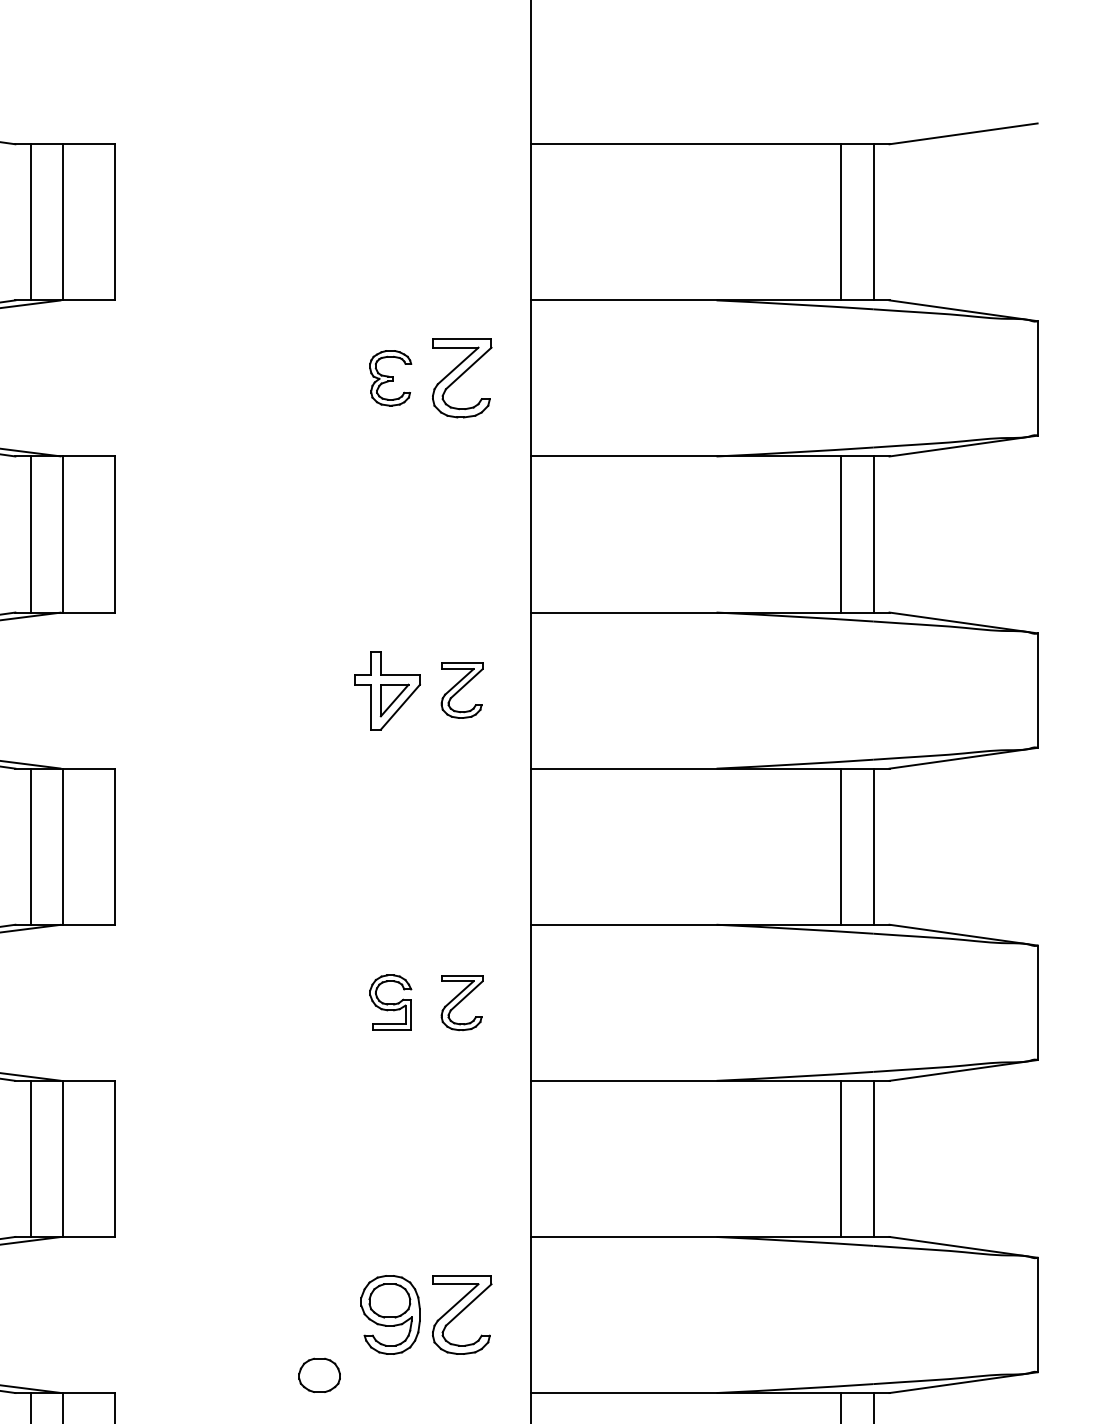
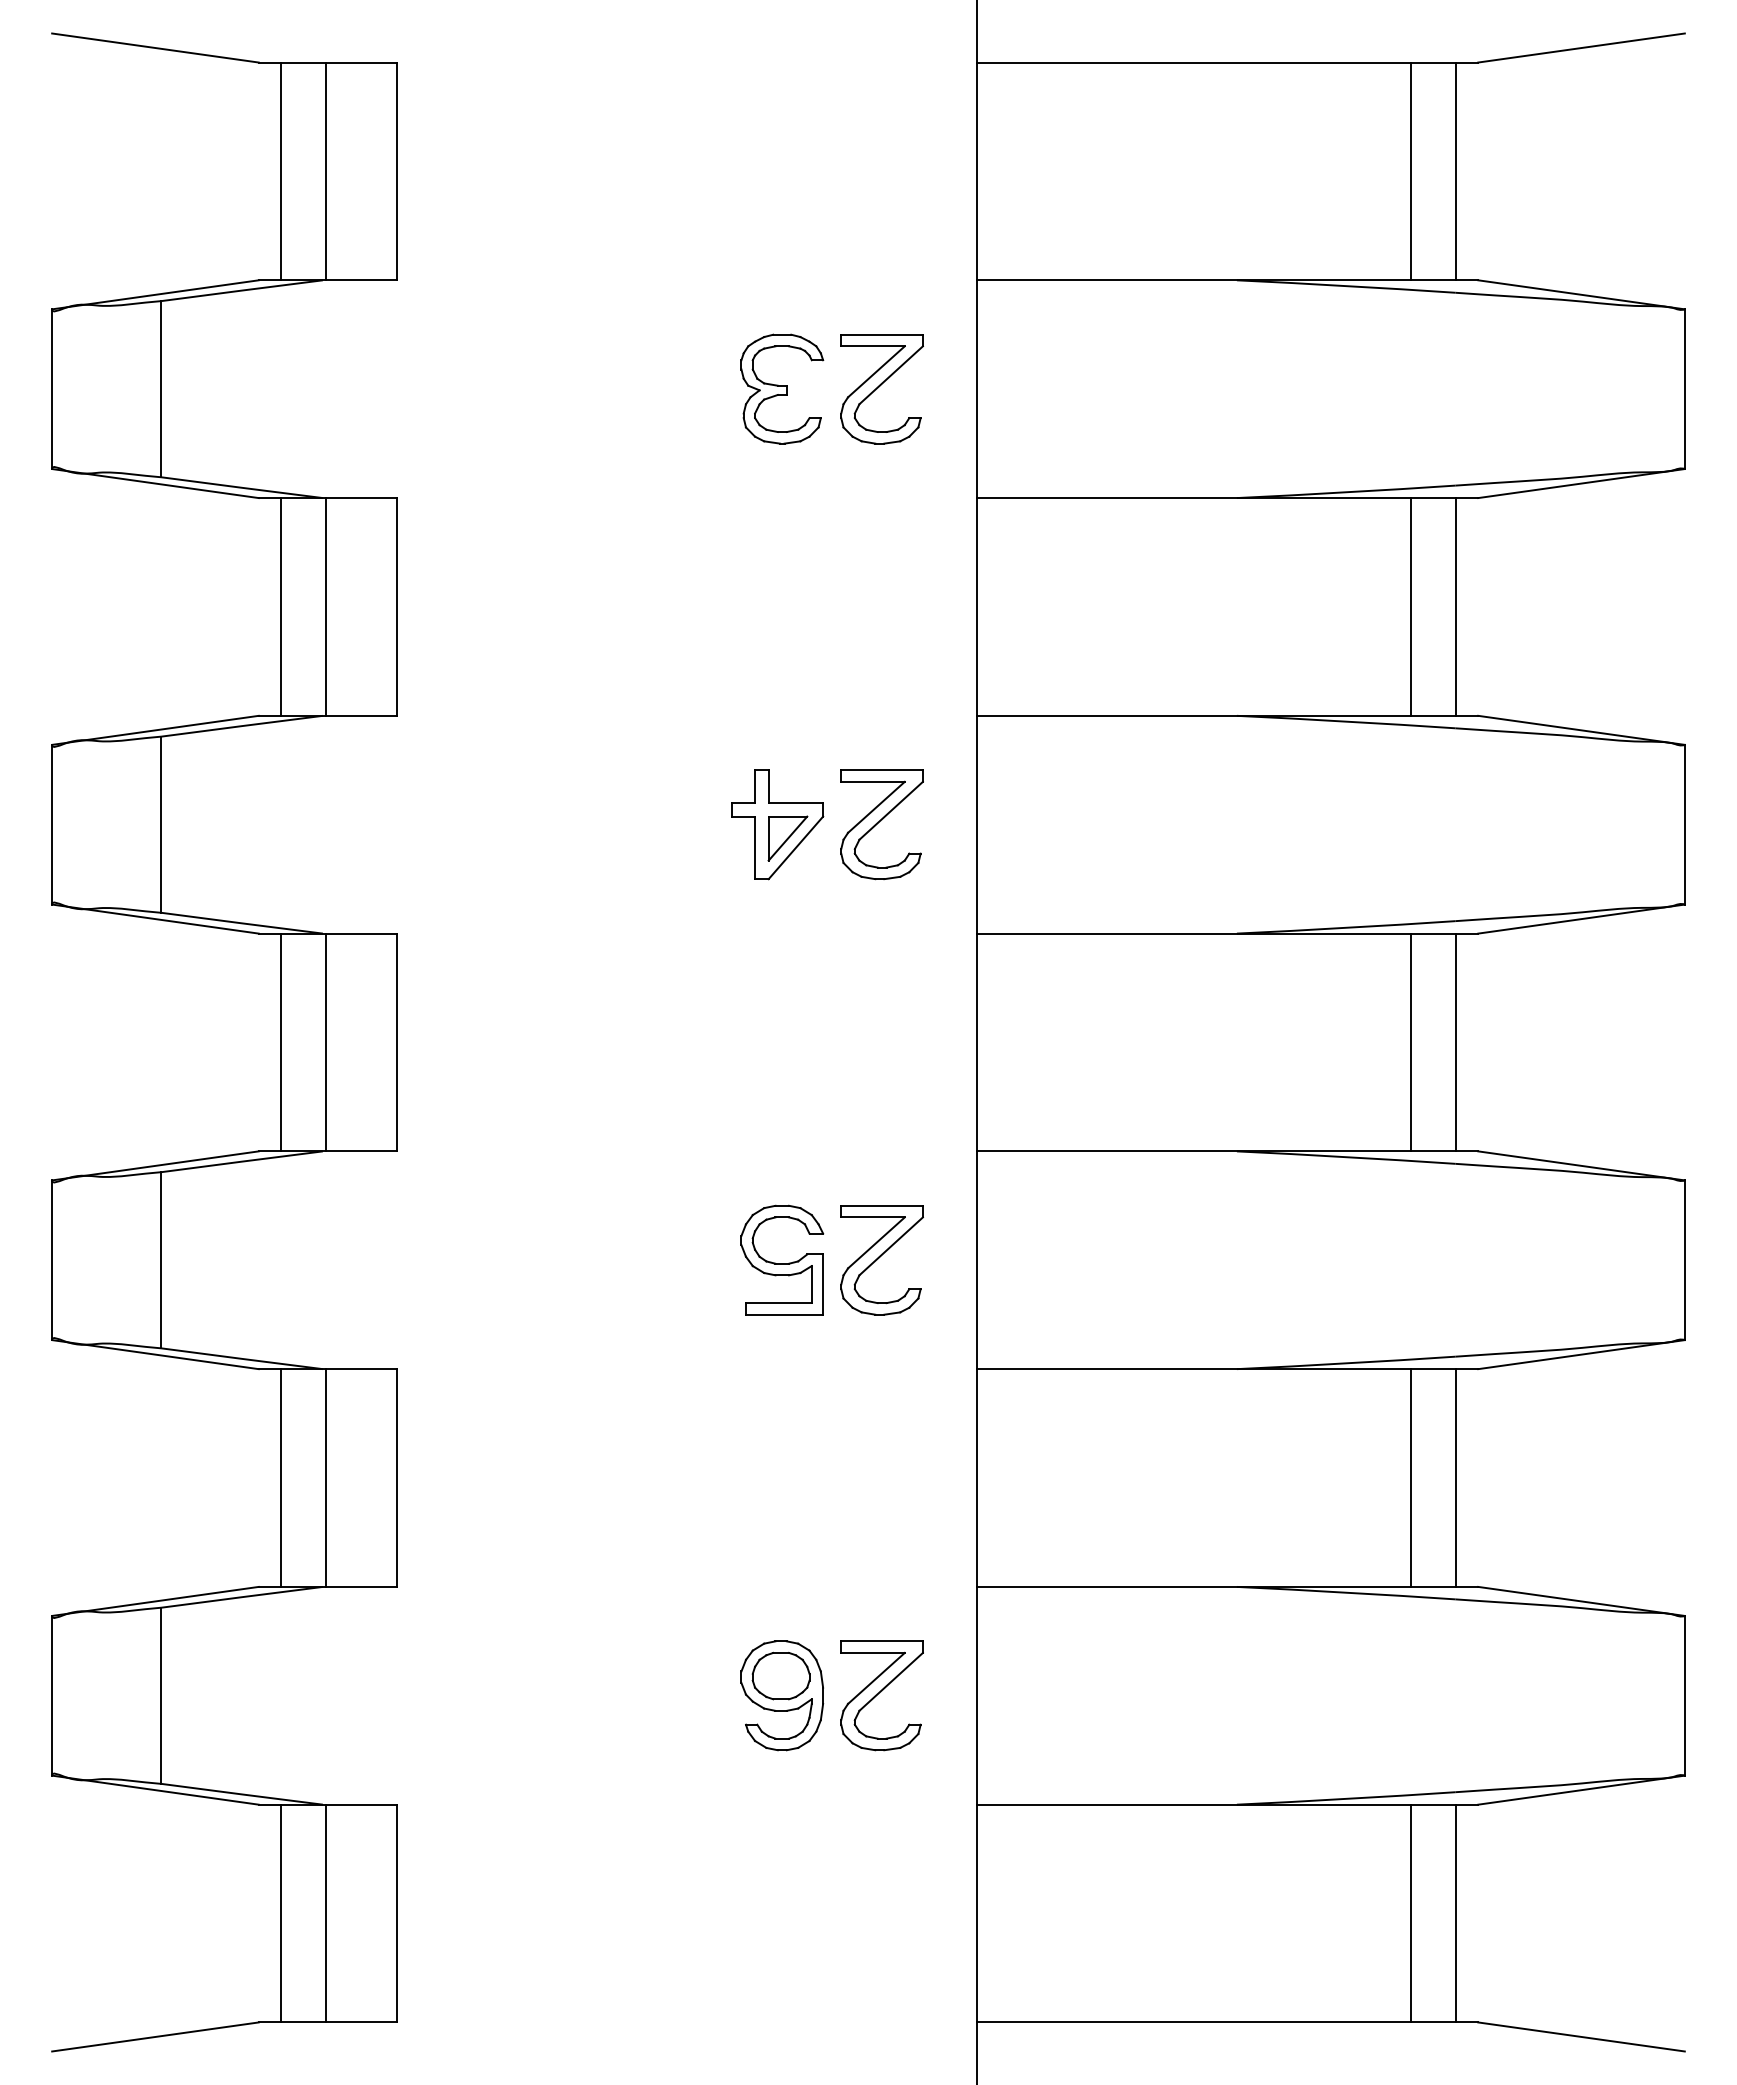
part: (390, 377) -> (782, 388), size x1.43
part: (461, 690) -> (881, 824), size x1.43
part: (390, 1002) -> (782, 1259), size x1.43
part: (461, 1002) -> (881, 1260), size x1.43
part: (319, 1374) -> (682, 1779), removed

